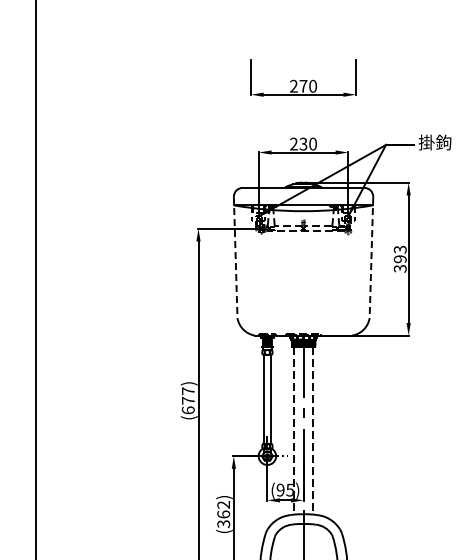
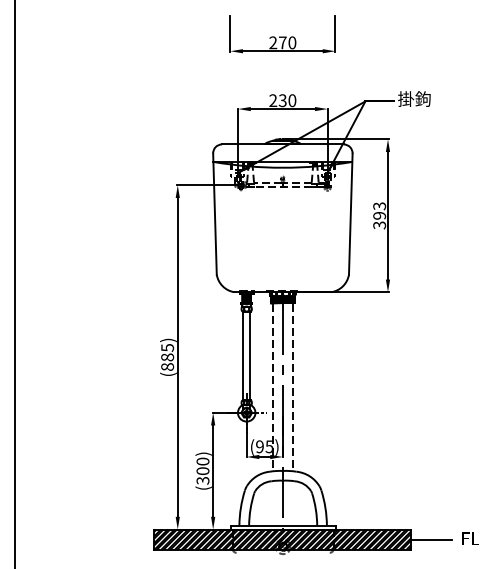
line: (235, 257) -> (214, 214), dashed -> solid
line: (371, 257) -> (350, 214), dashed -> solid
text: (188, 400) -> (167, 357), (677) -> (885)
text: (223, 508) -> (202, 465), (362) -> (300)

